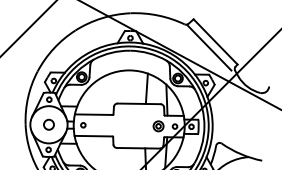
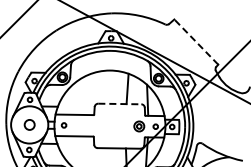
line: (215, 41) -> (196, 41), solid -> dashed
line: (209, 47) -> (190, 47), removed
line: (139, 103) -> (120, 103), solid -> dashed

